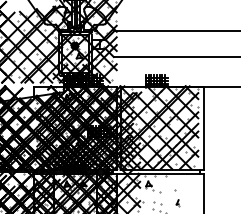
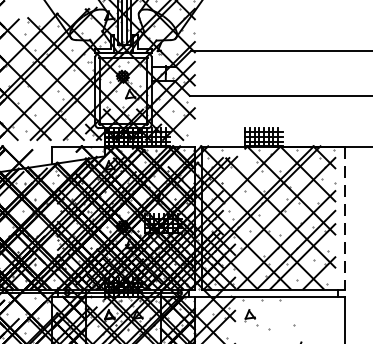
line: (203, 128) -> (344, 218), solid -> dashed

